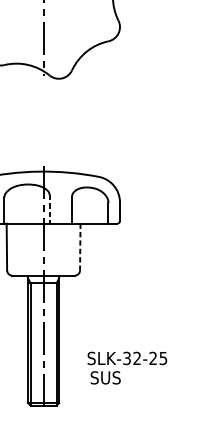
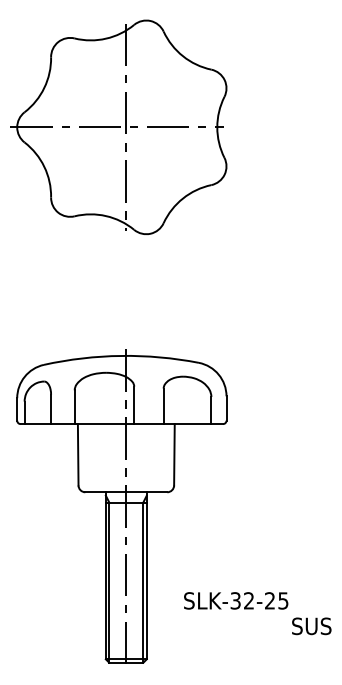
line: (49, 209) -> (134, 405), dashed -> solid
line: (80, 246) -> (174, 454), dashed -> solid
text: (105, 377) -> (311, 626), moved

